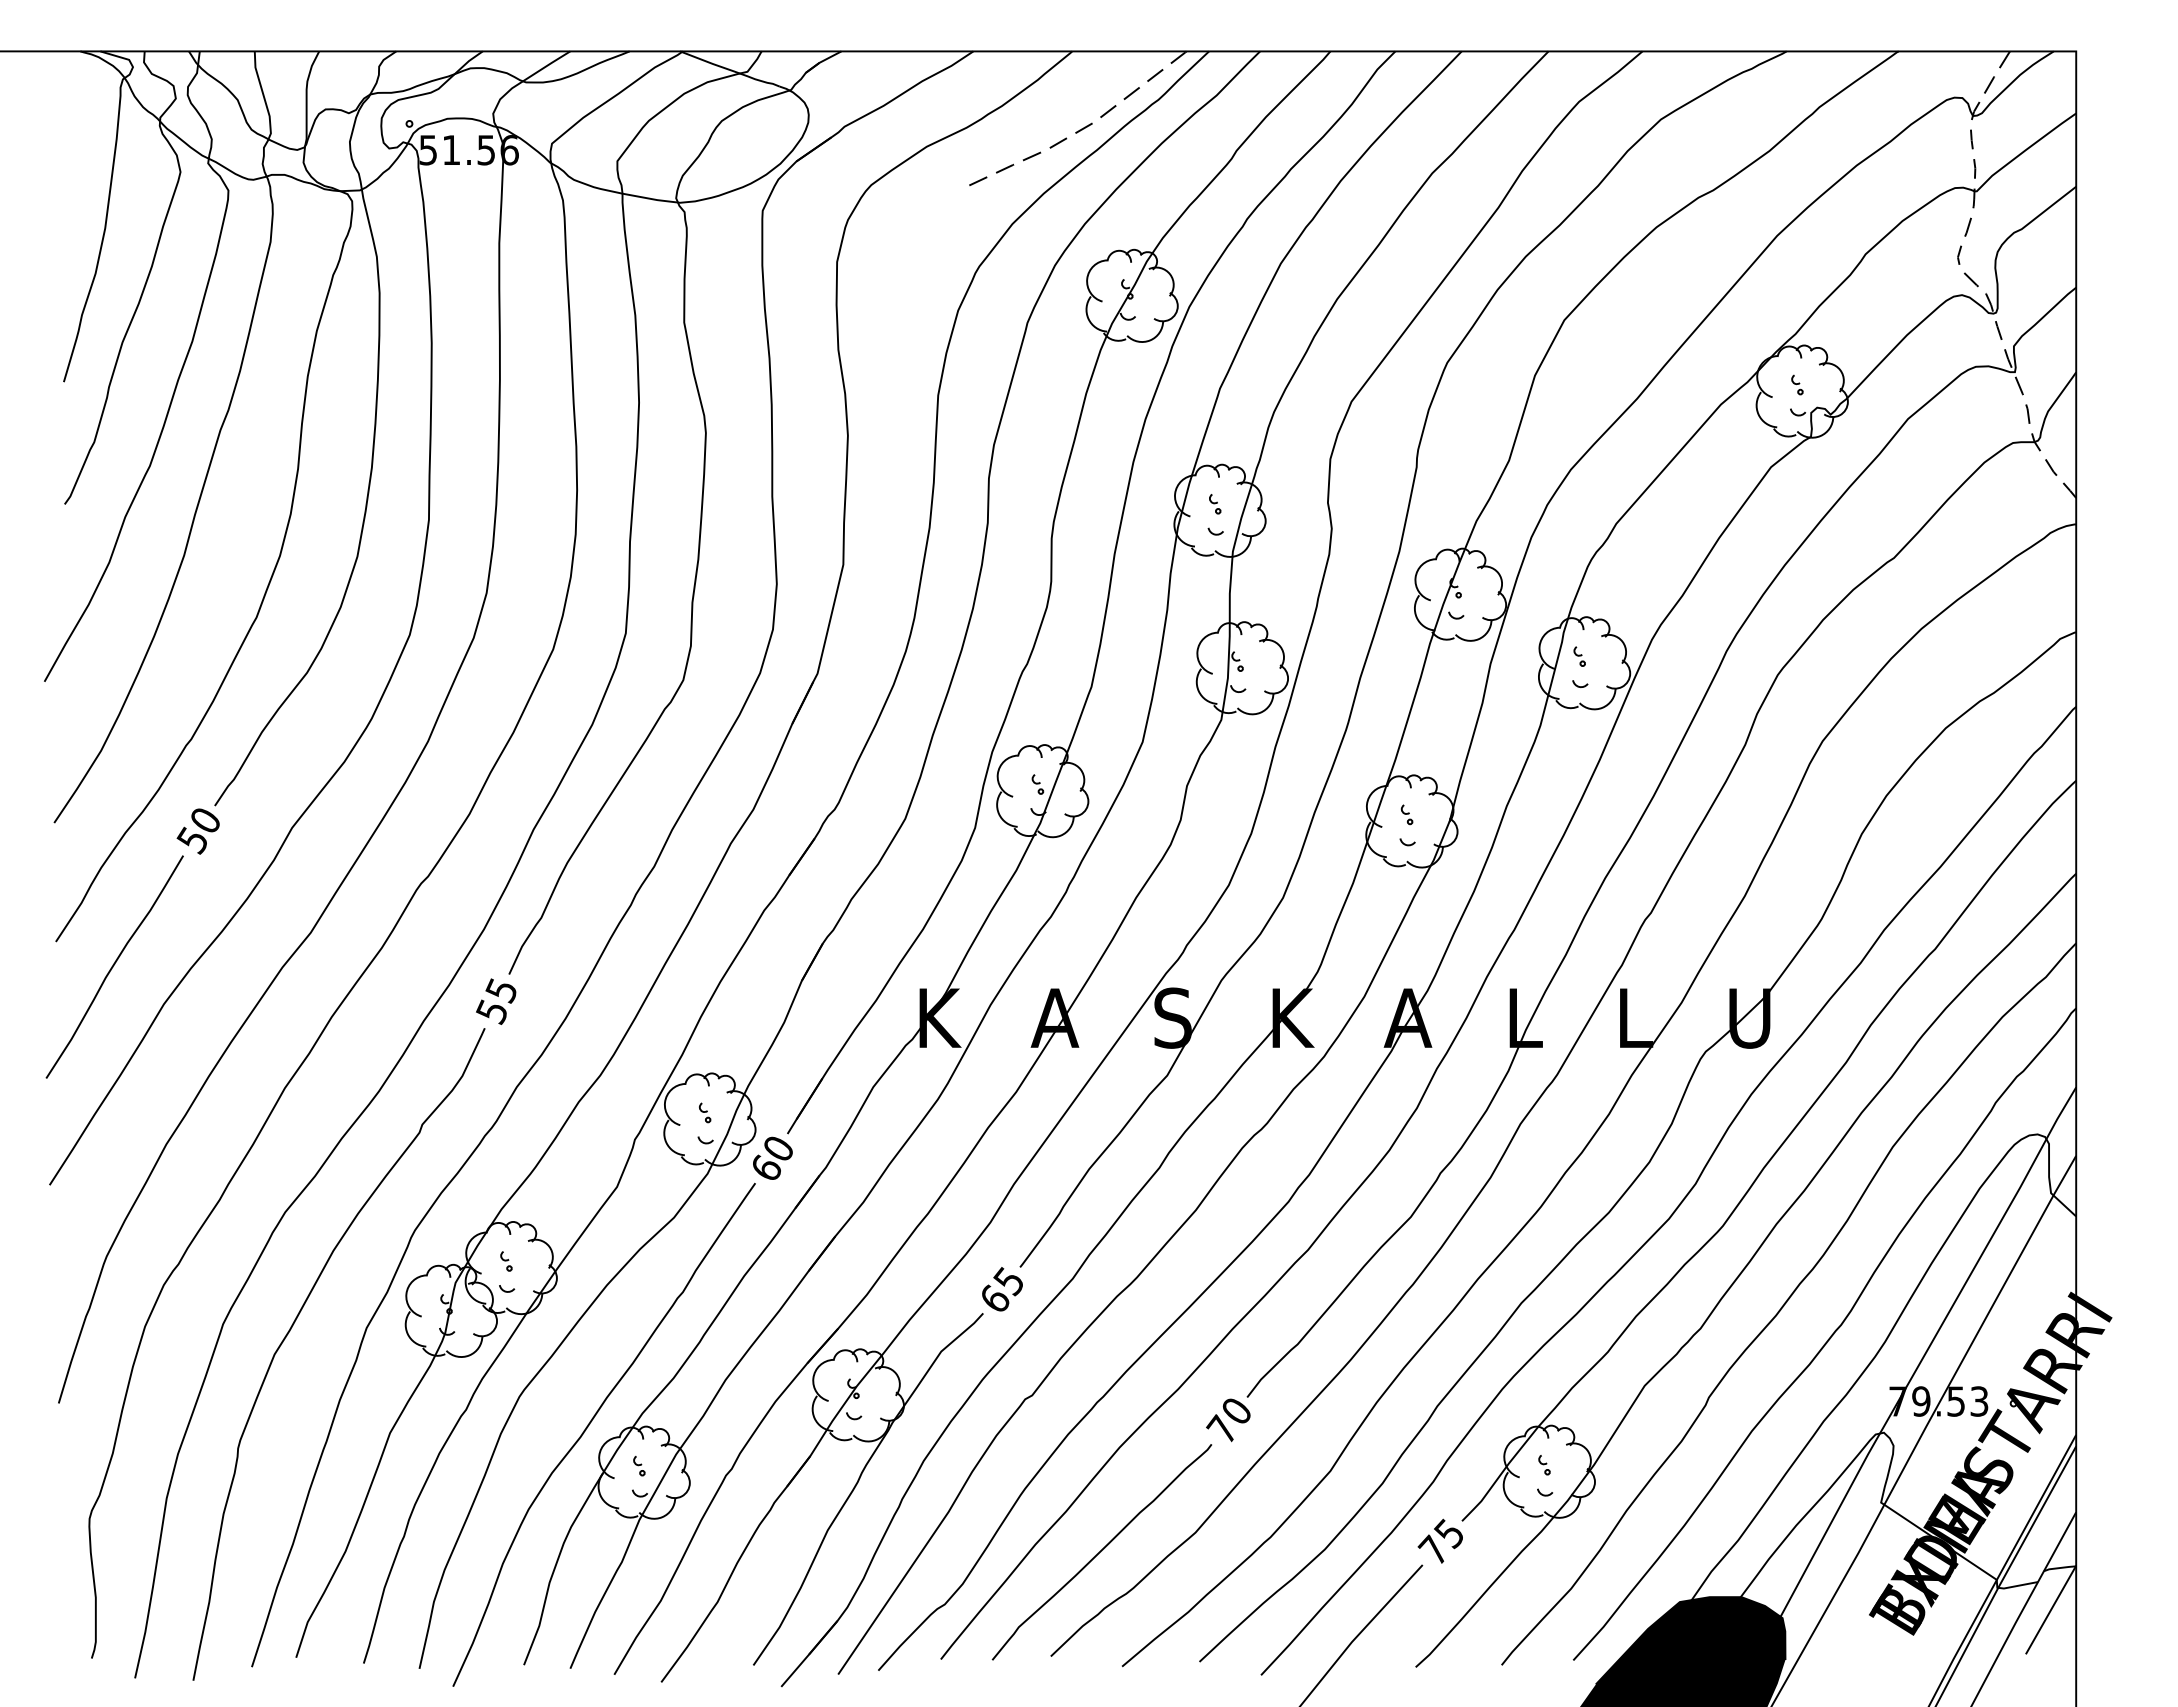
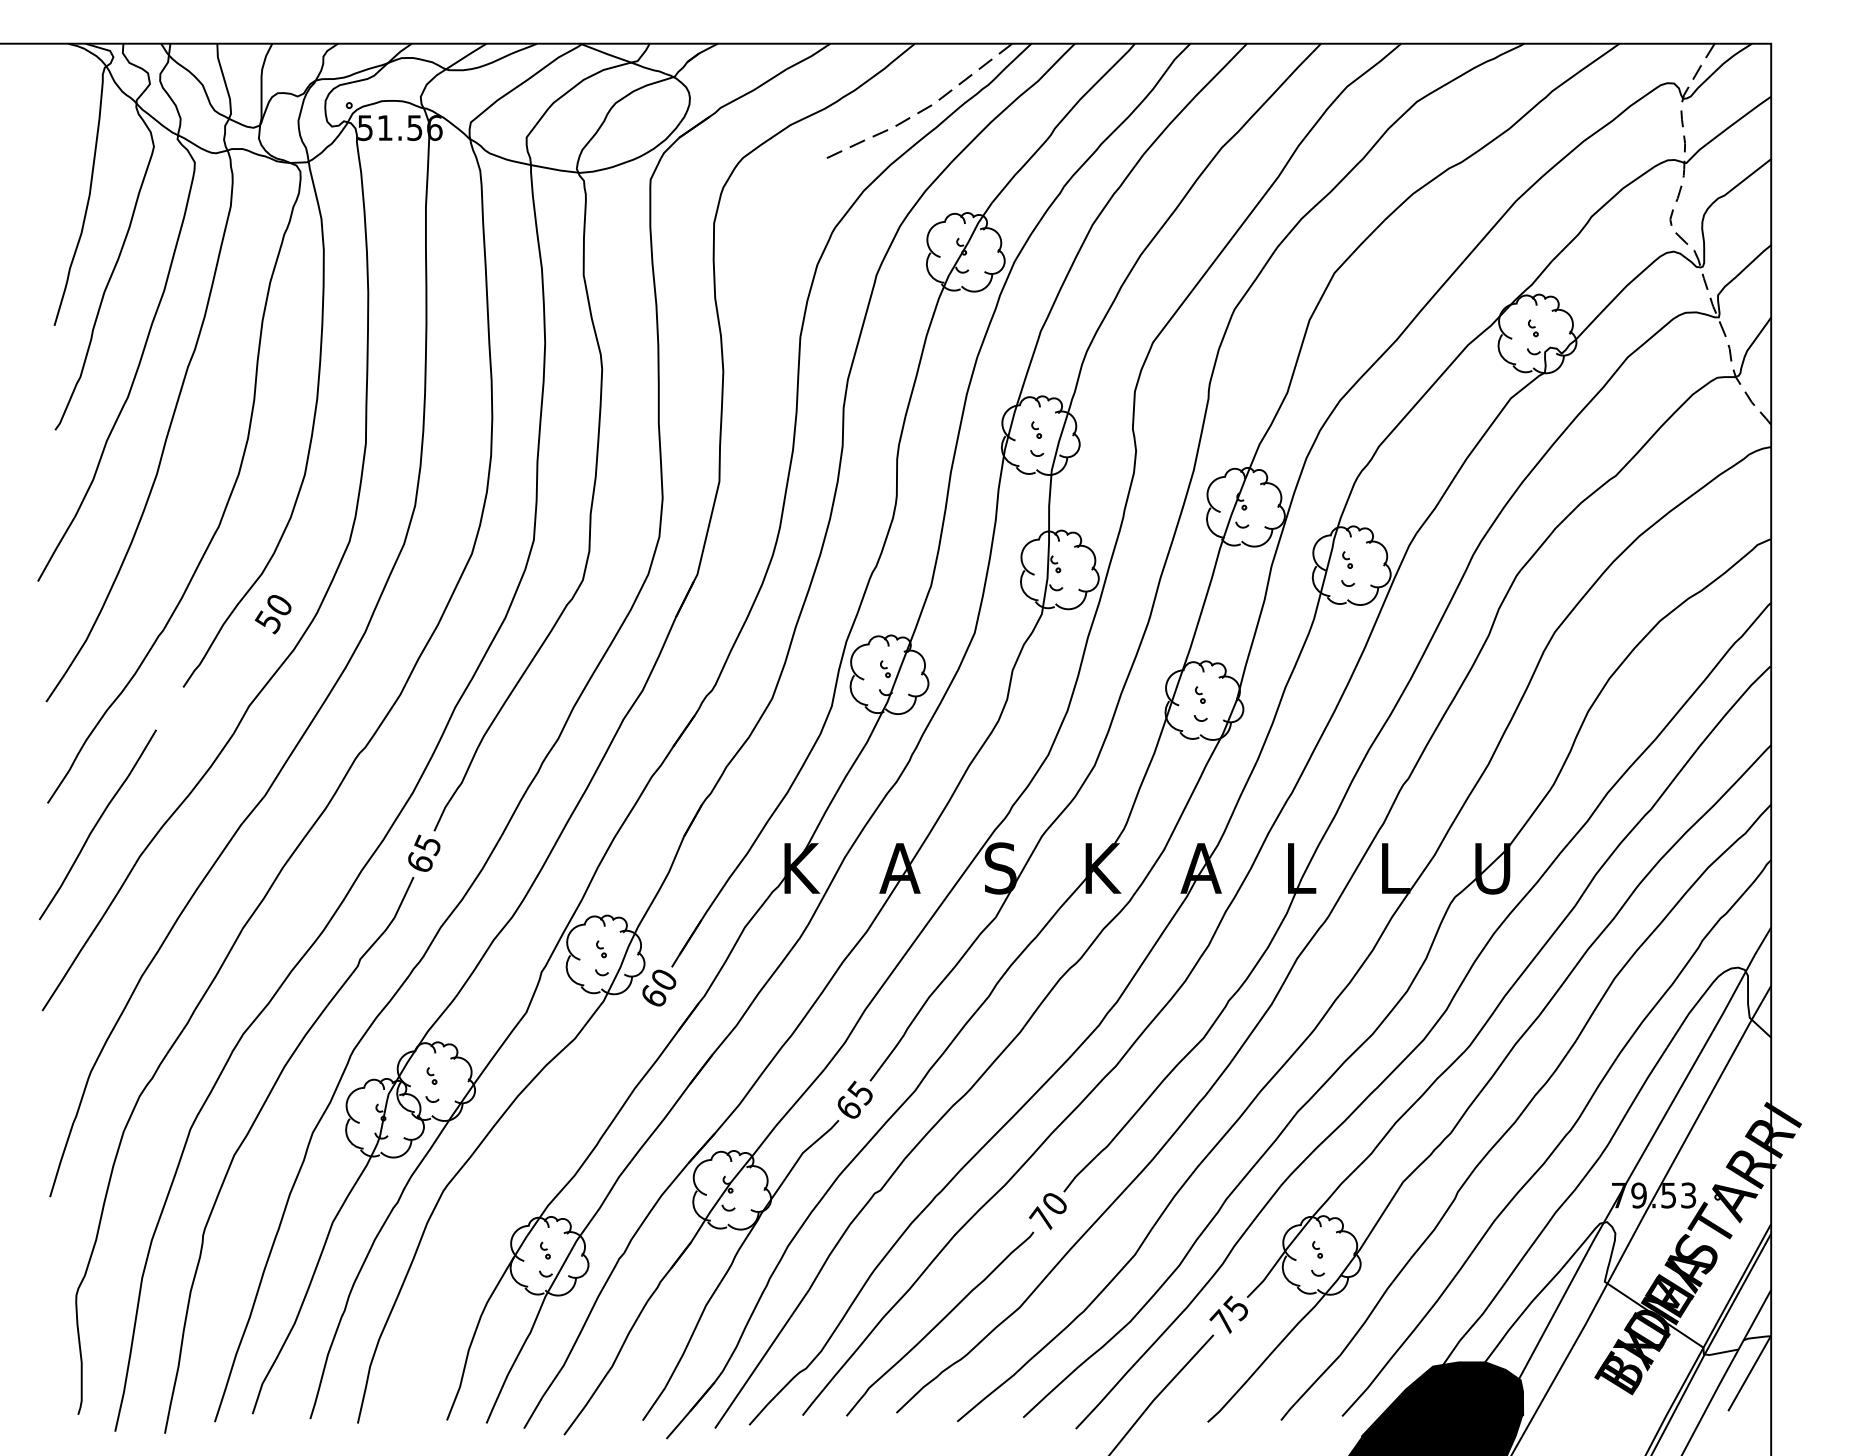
text: (197, 831) -> (272, 614), moved
text: (491, 1011) -> (419, 862), 55 -> 65
curve: (590, 1424) -> (503, 1215), removed

